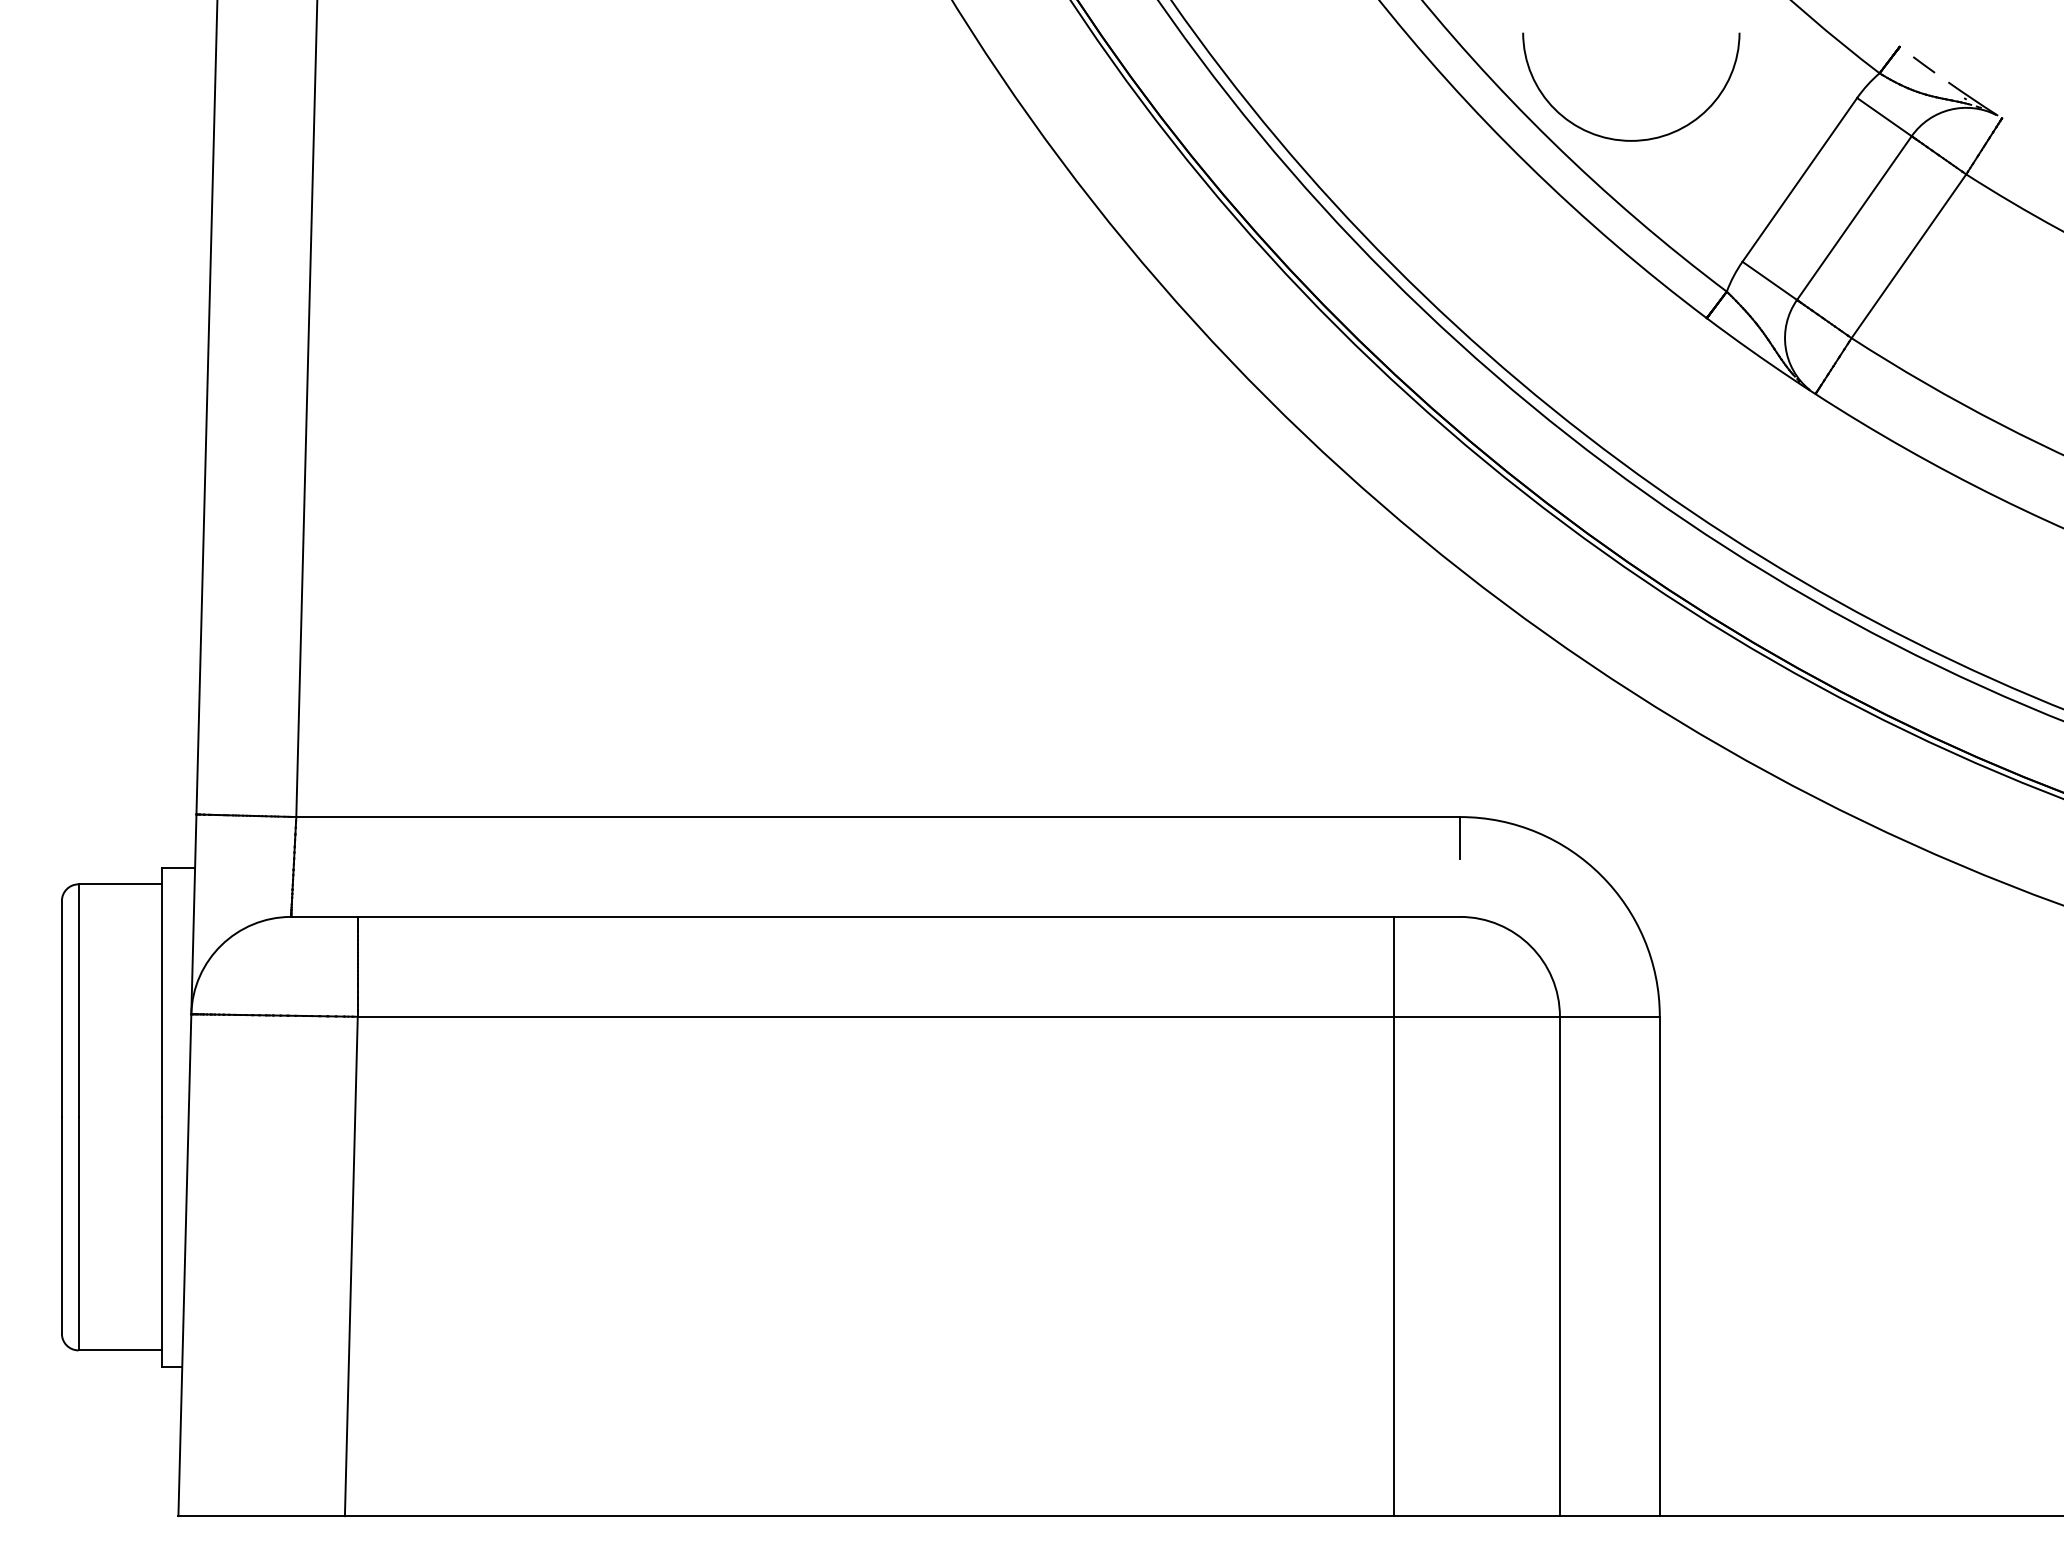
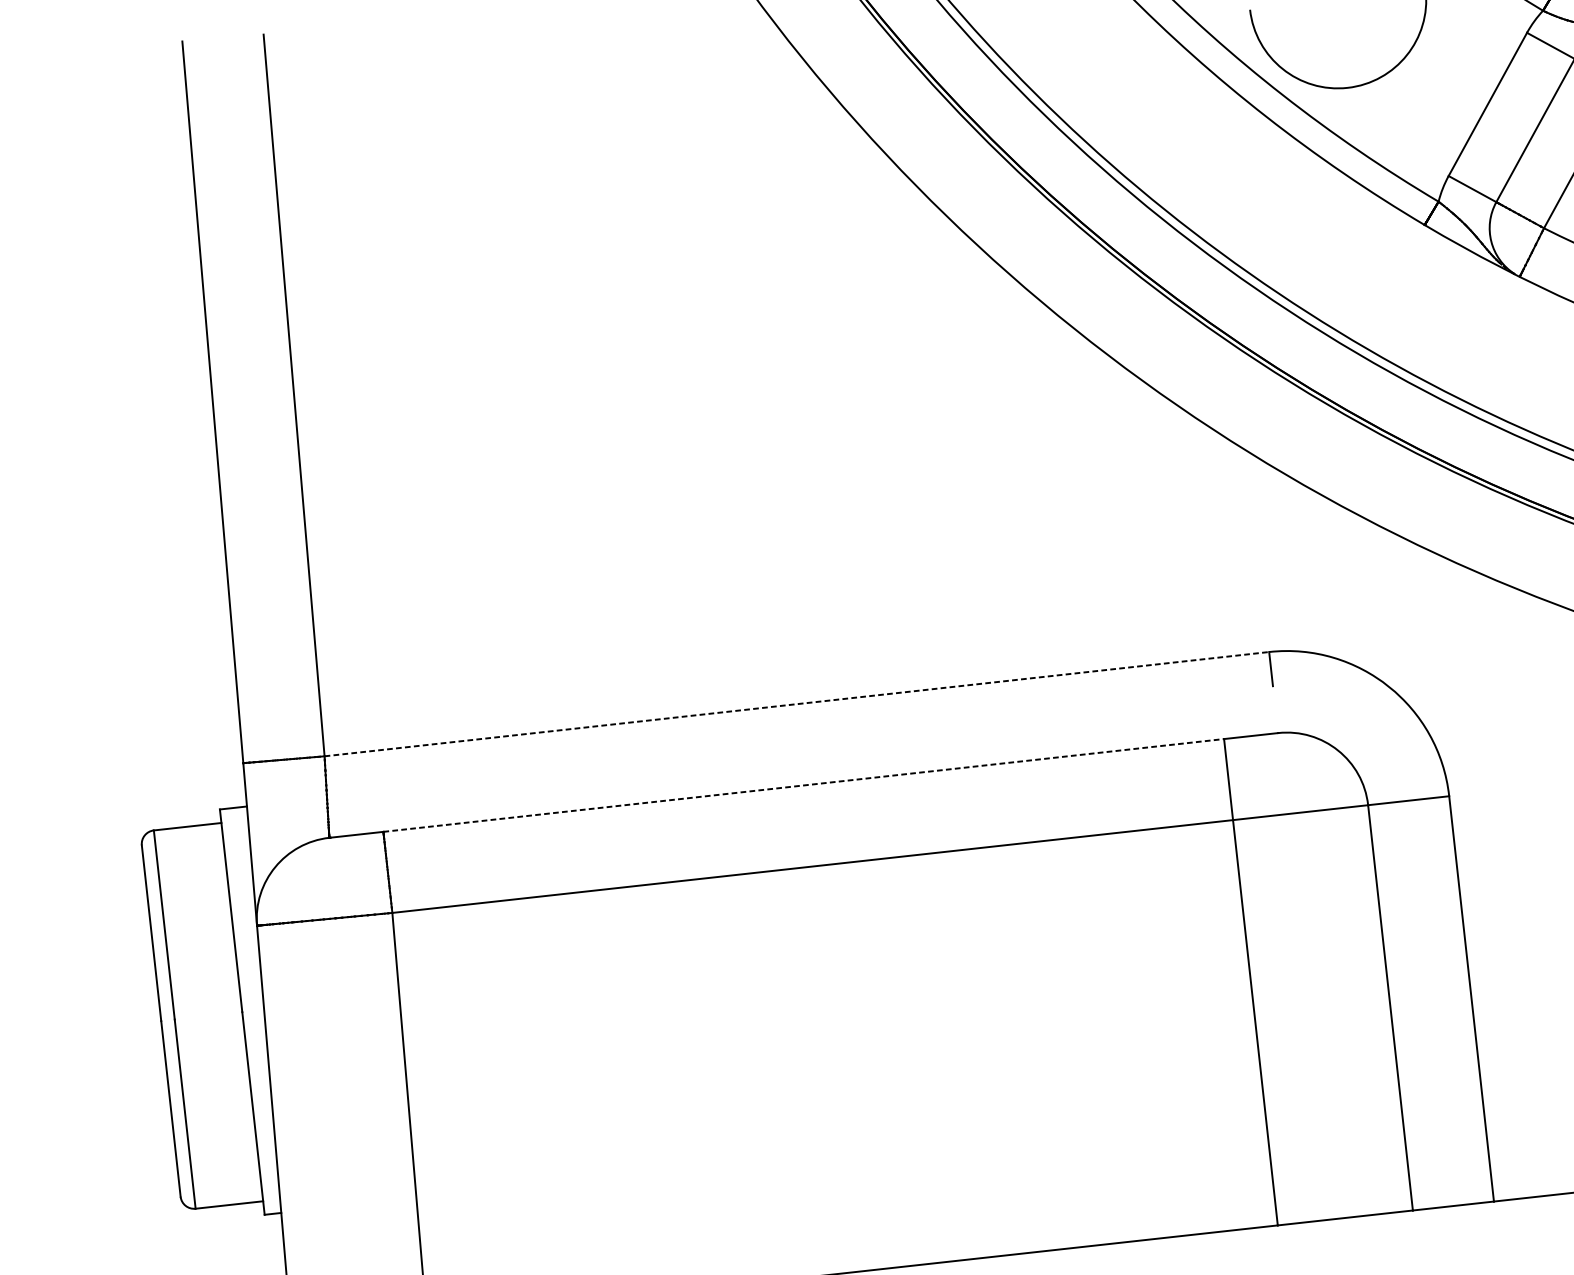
line: (878, 817) -> (797, 704), solid -> dashed
line: (875, 916) -> (803, 785), solid -> dashed

